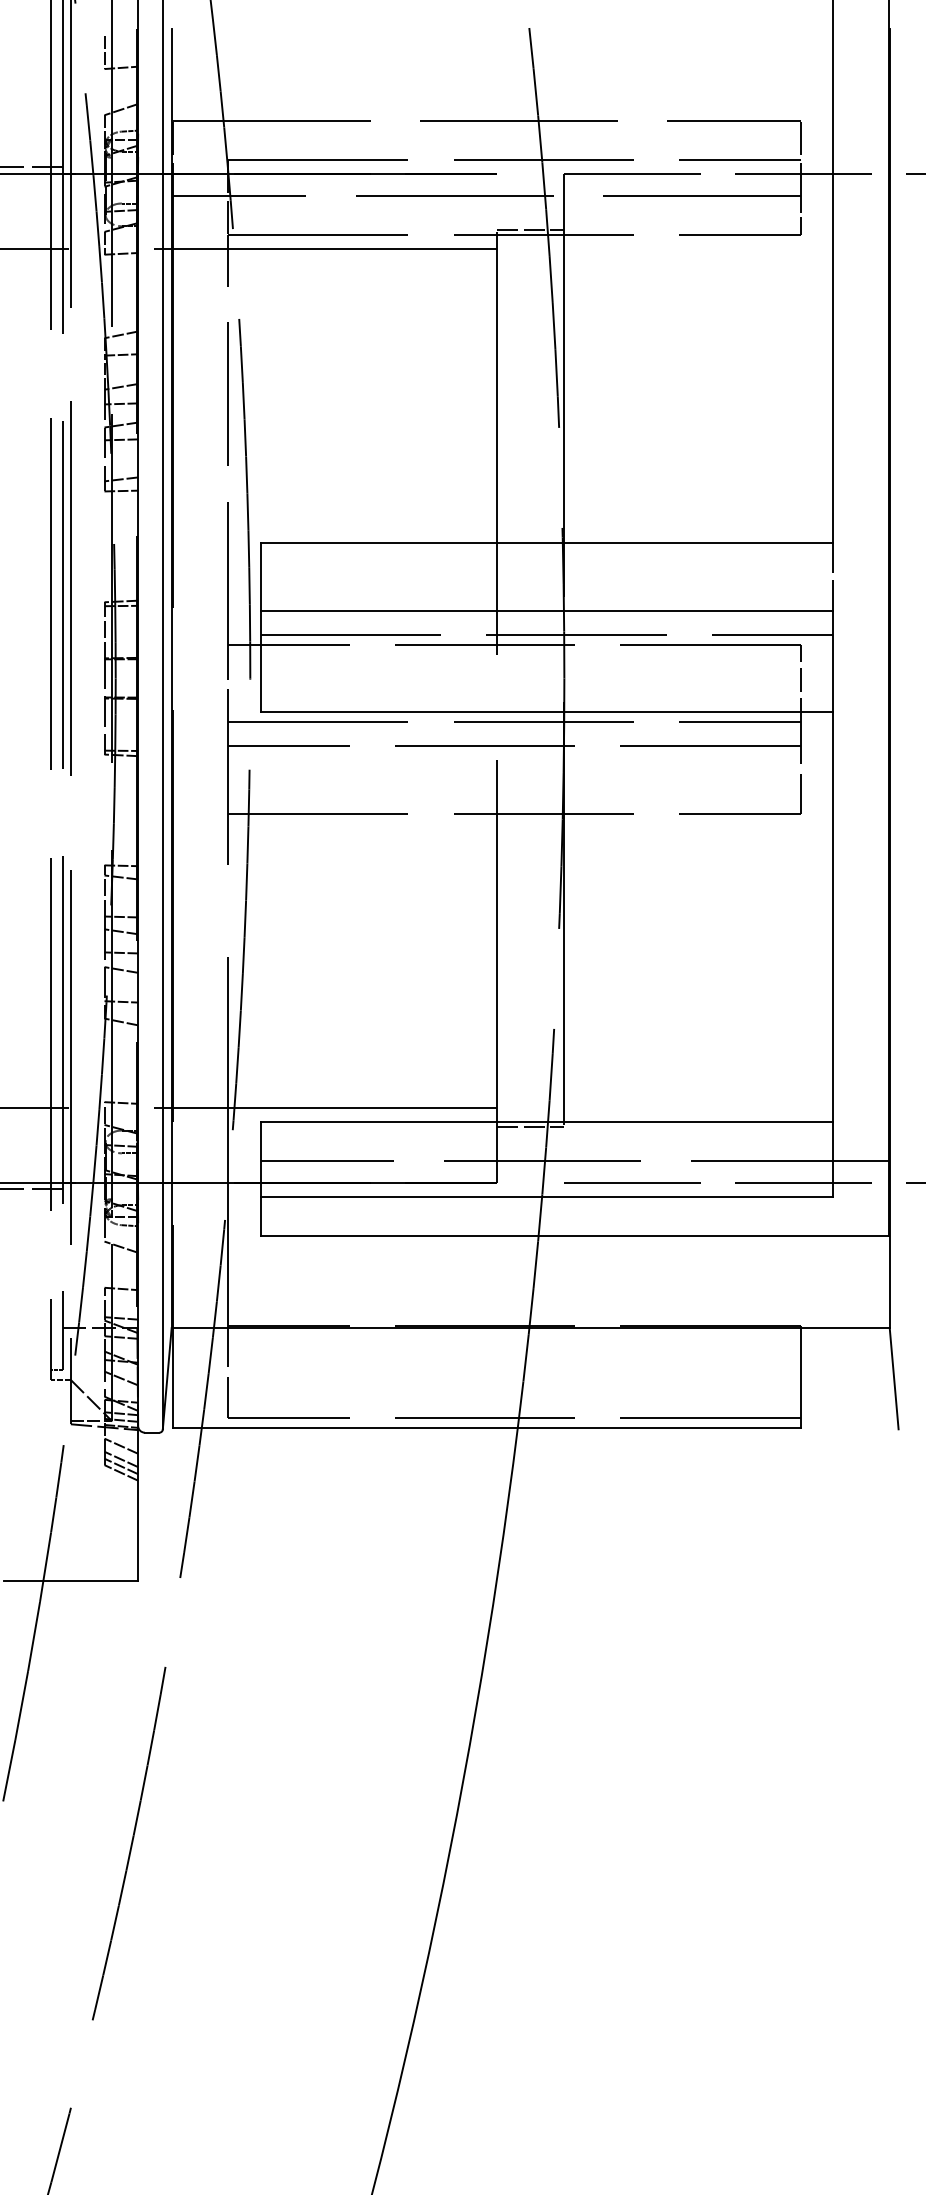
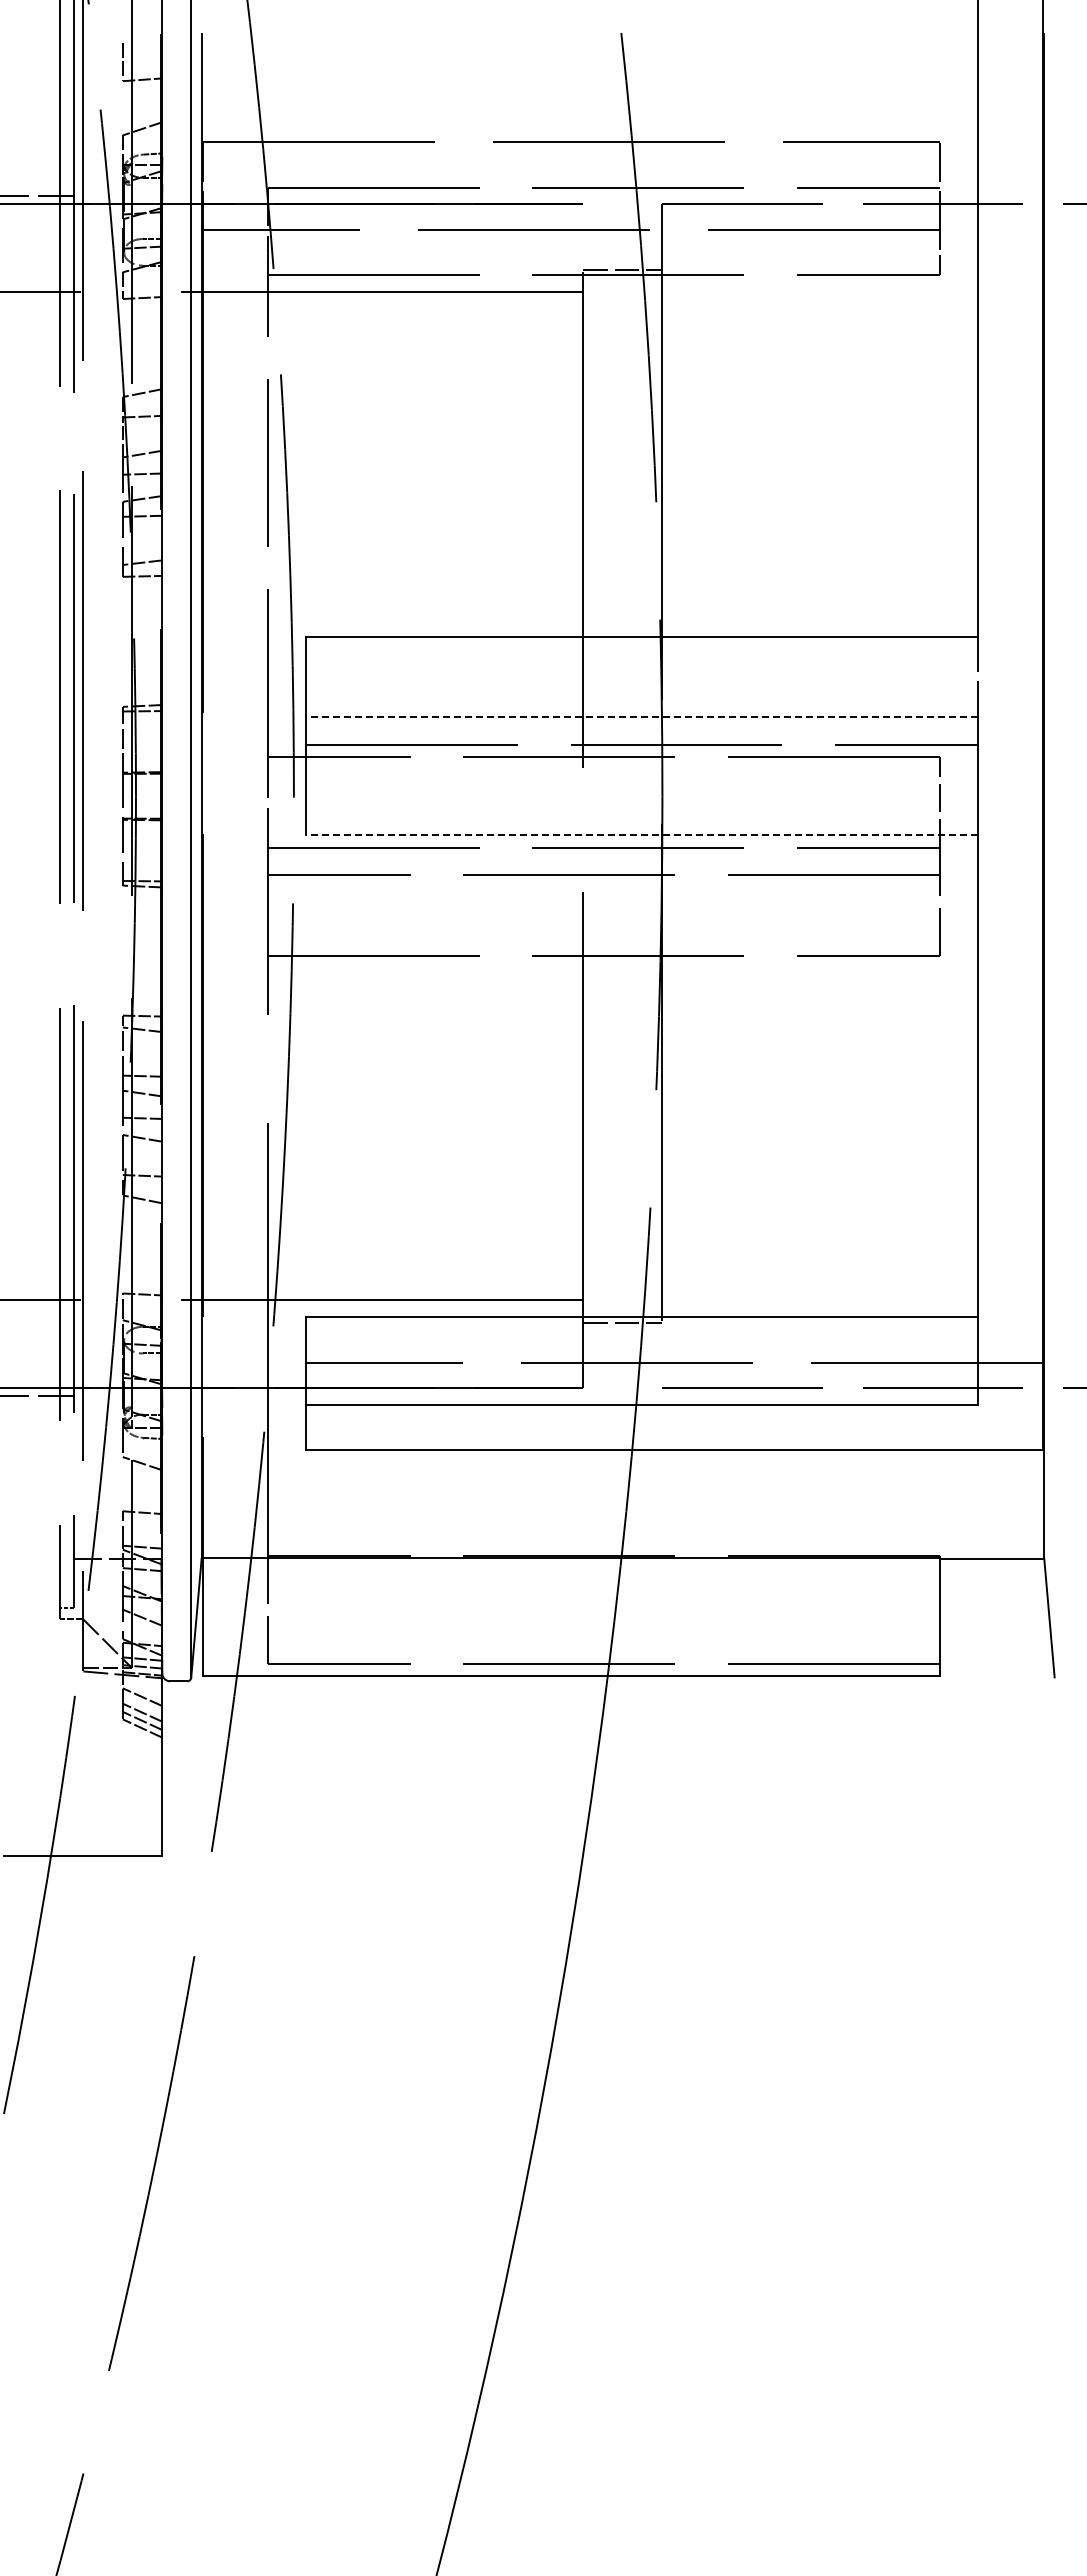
line: (546, 611) -> (641, 717), solid -> dashed
line: (546, 711) -> (641, 835), solid -> dashed

